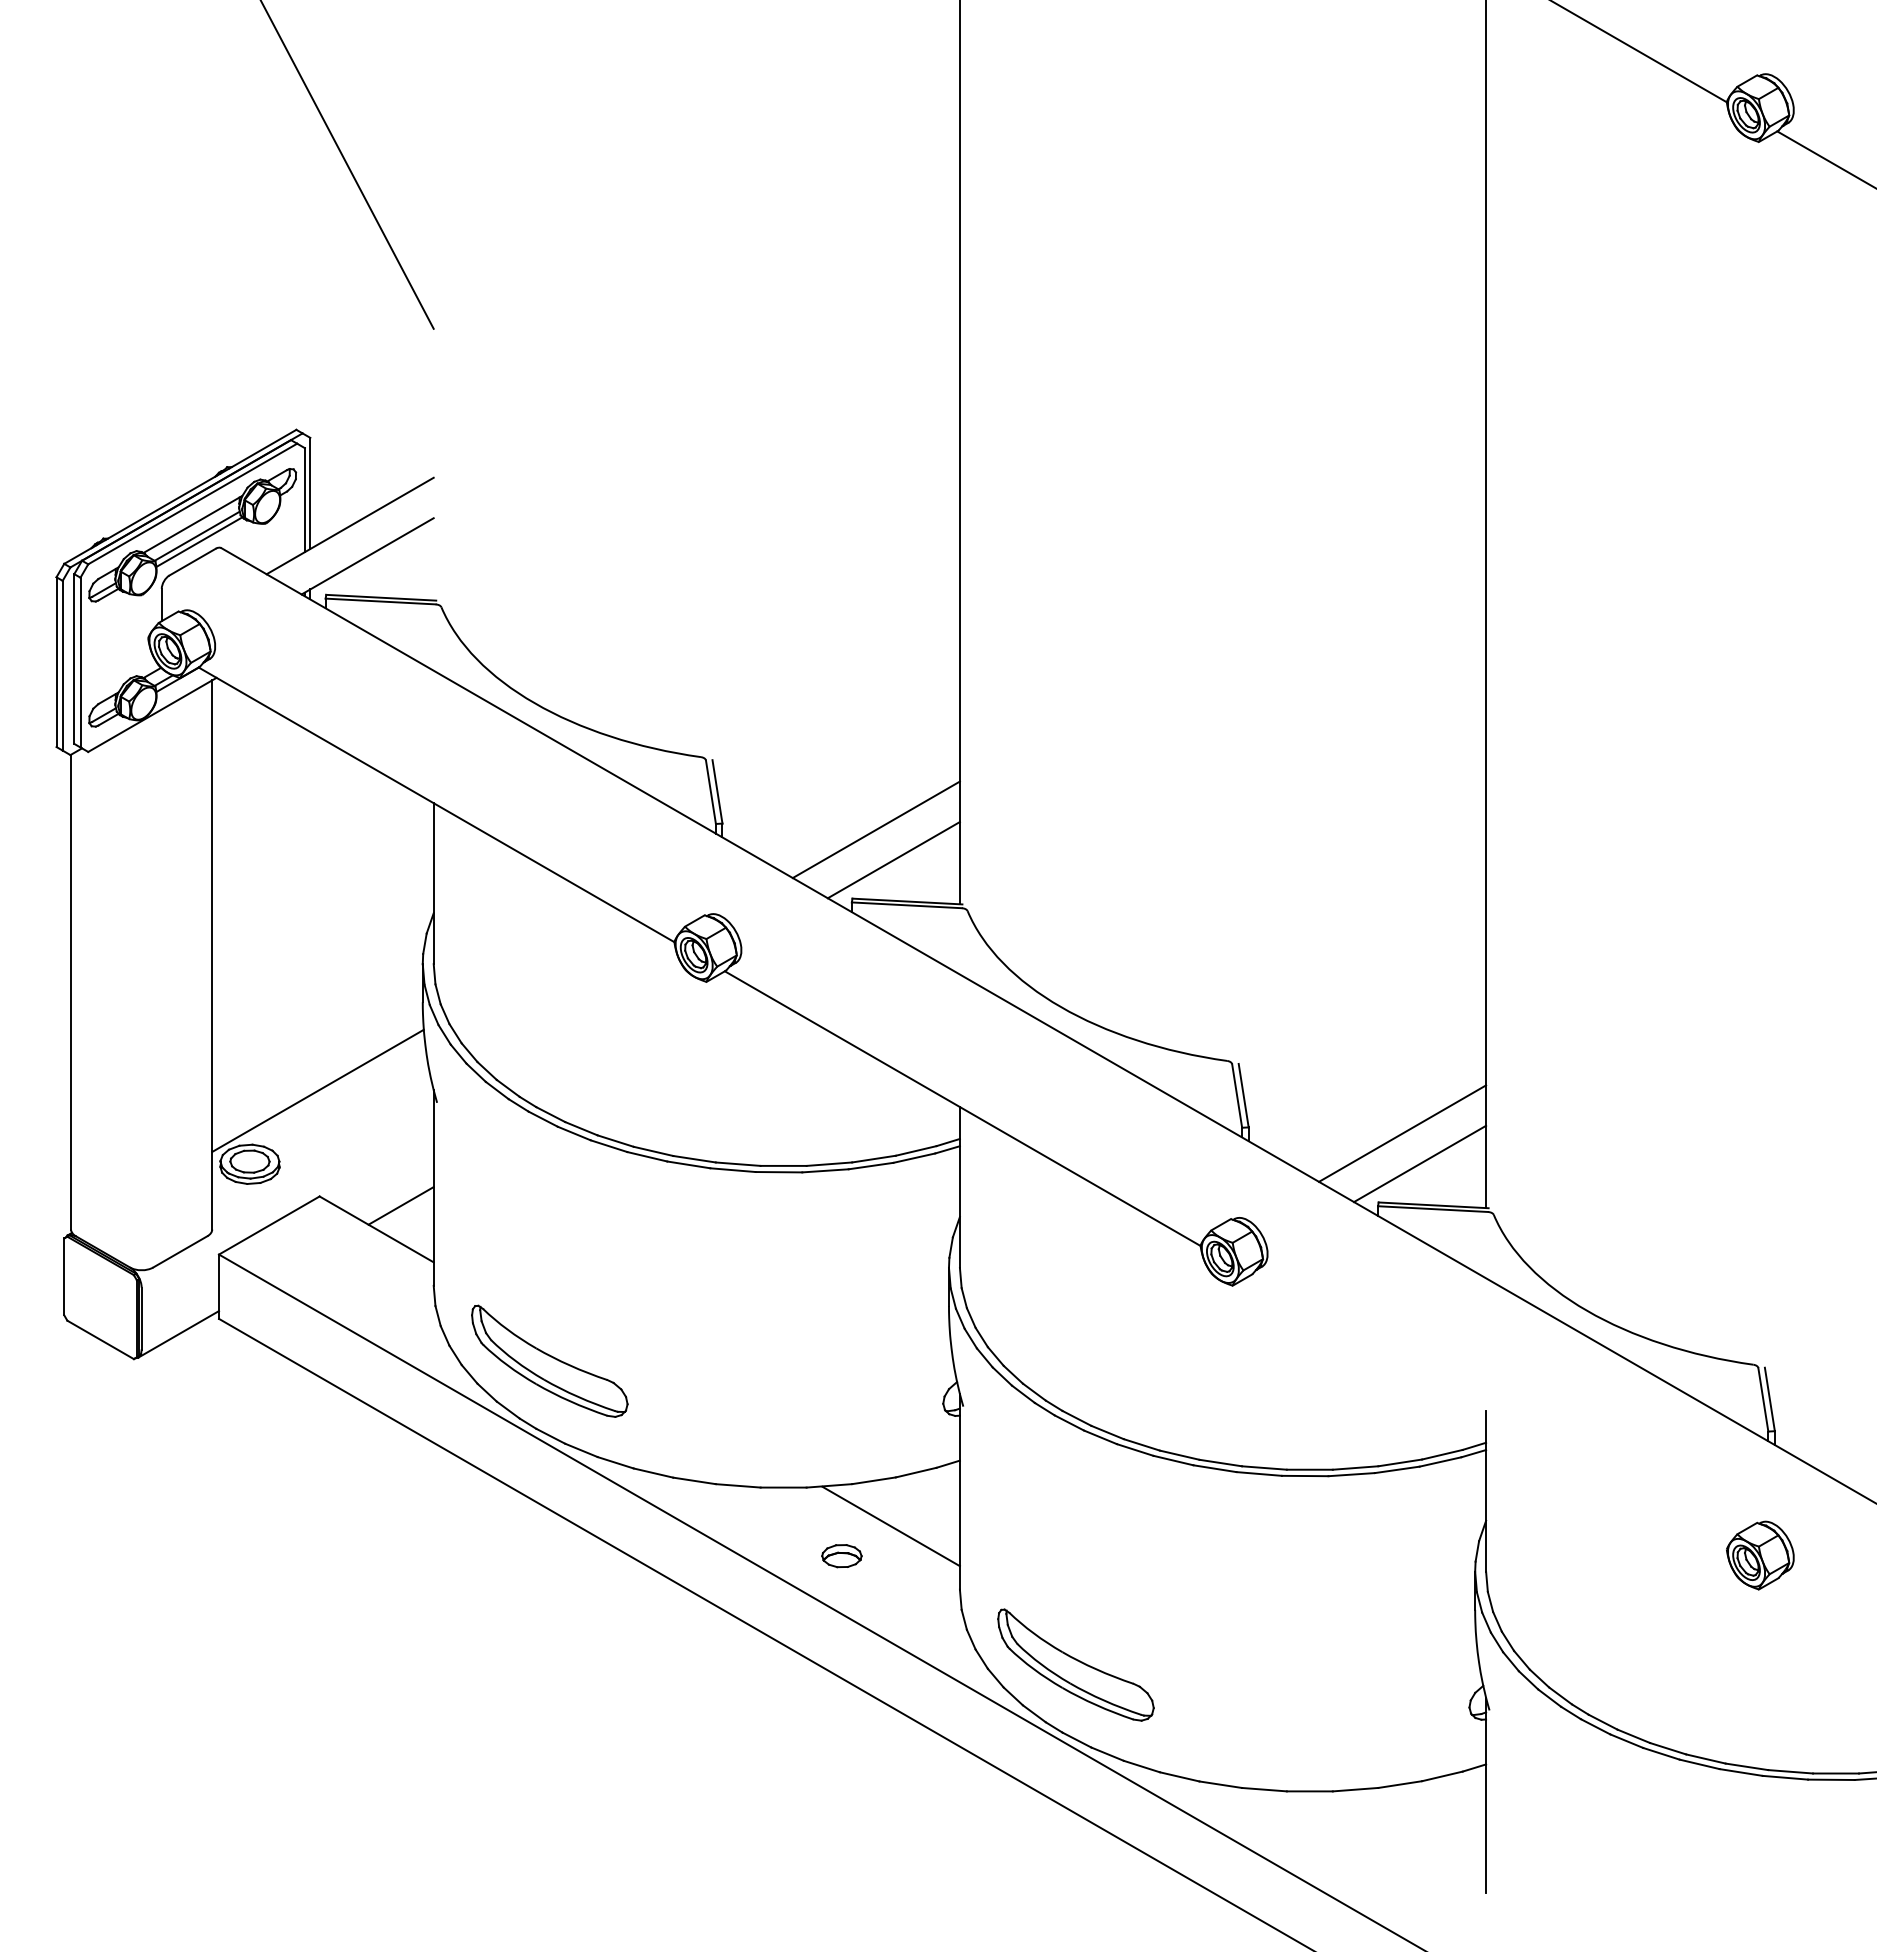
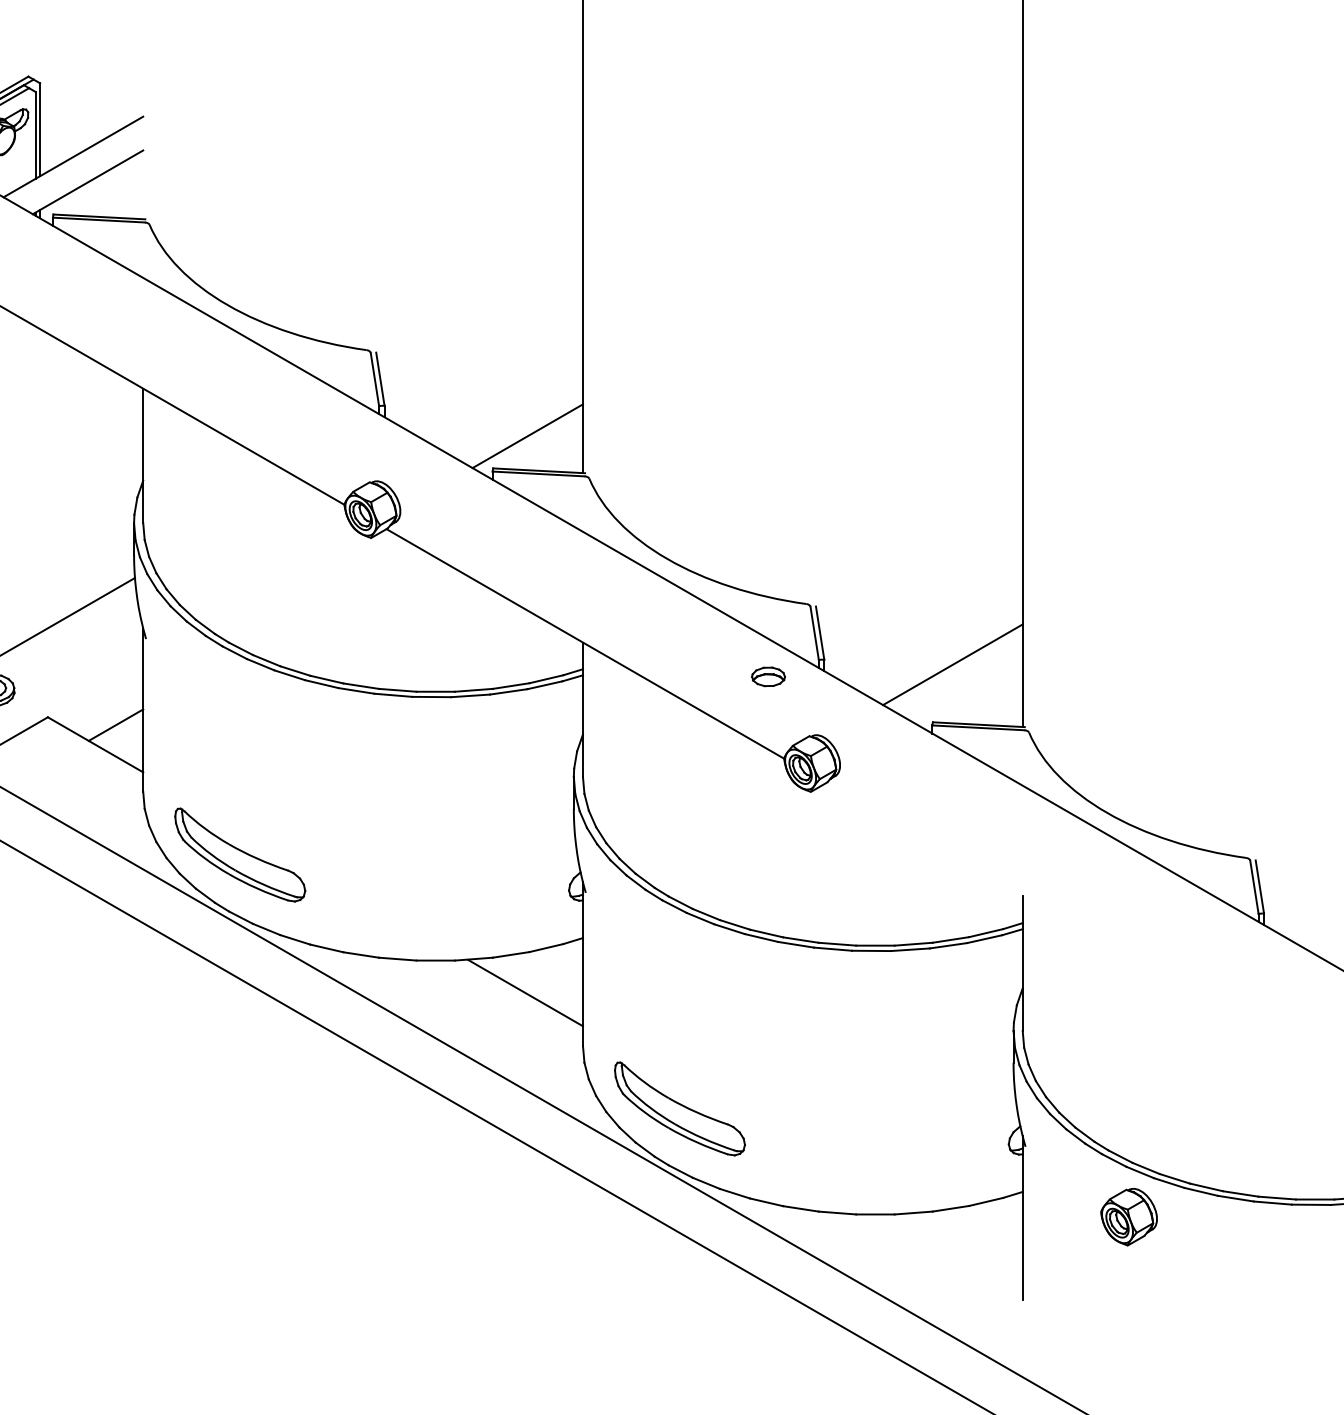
line: (875, 829) -> (512, 410), removed
line: (1420, 1163) -> (967, 689), removed
part: (1760, 1555) -> (1129, 1217), moved
part: (841, 1556) -> (768, 677), moved

